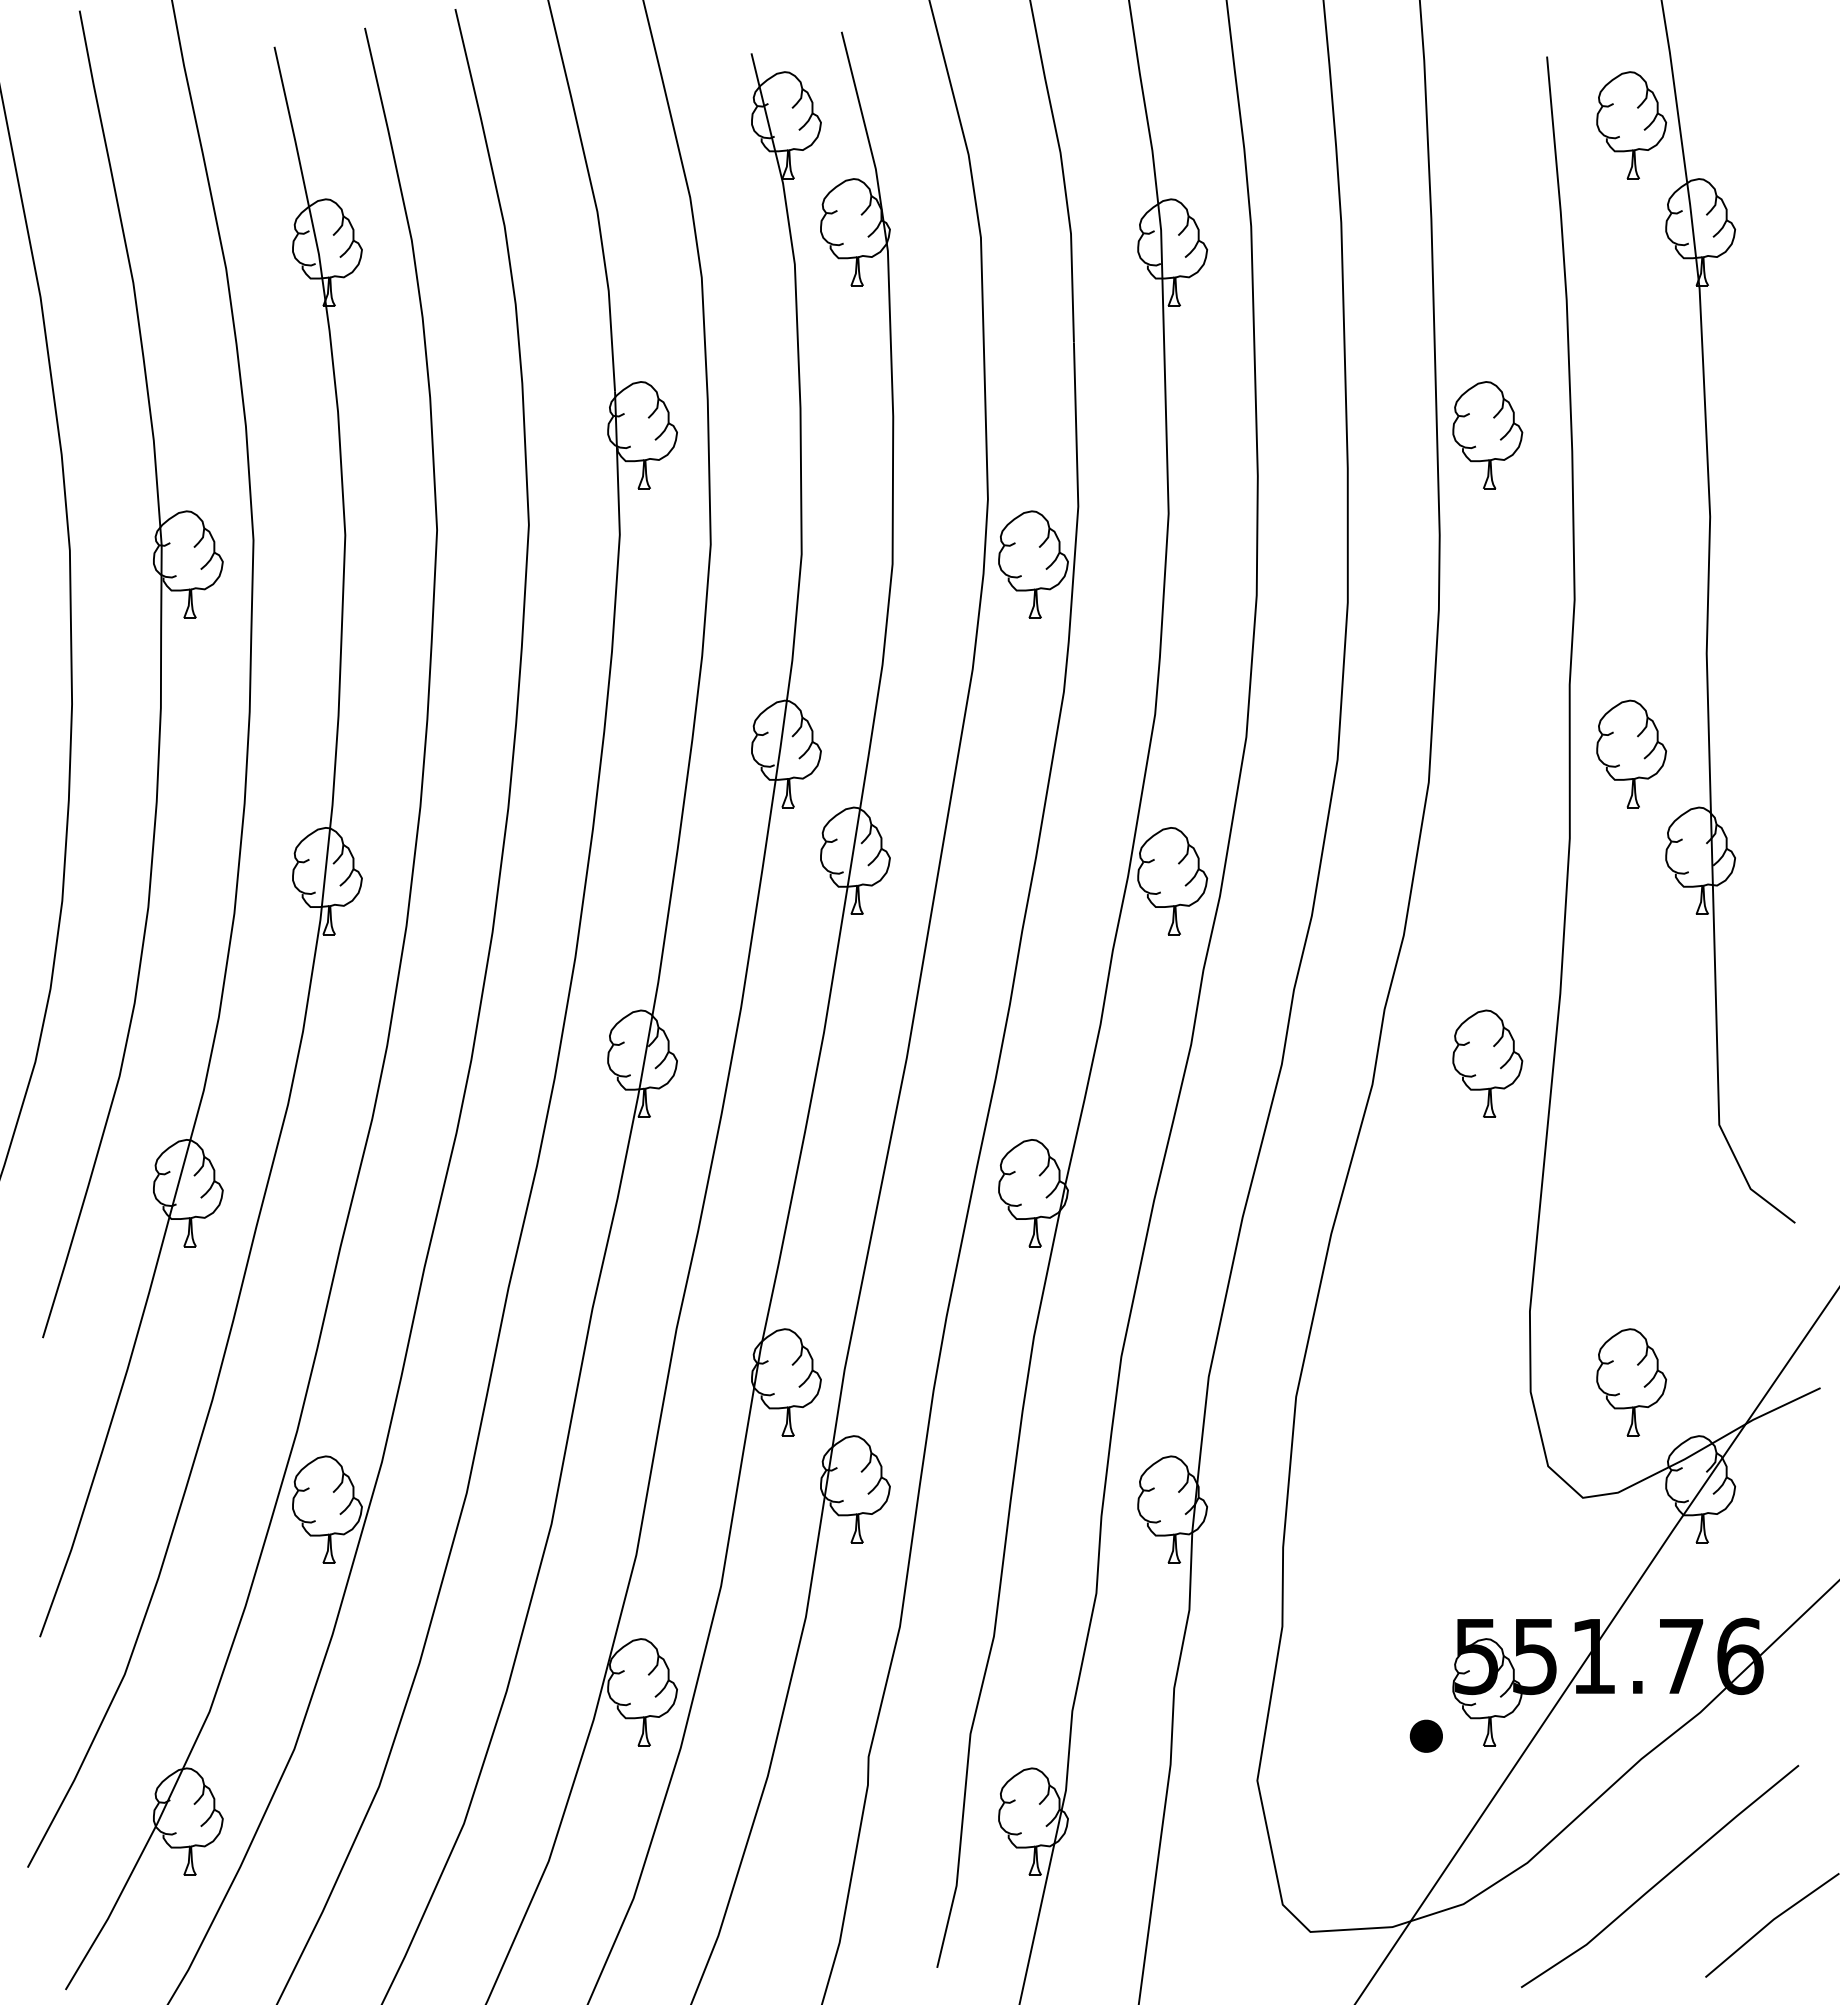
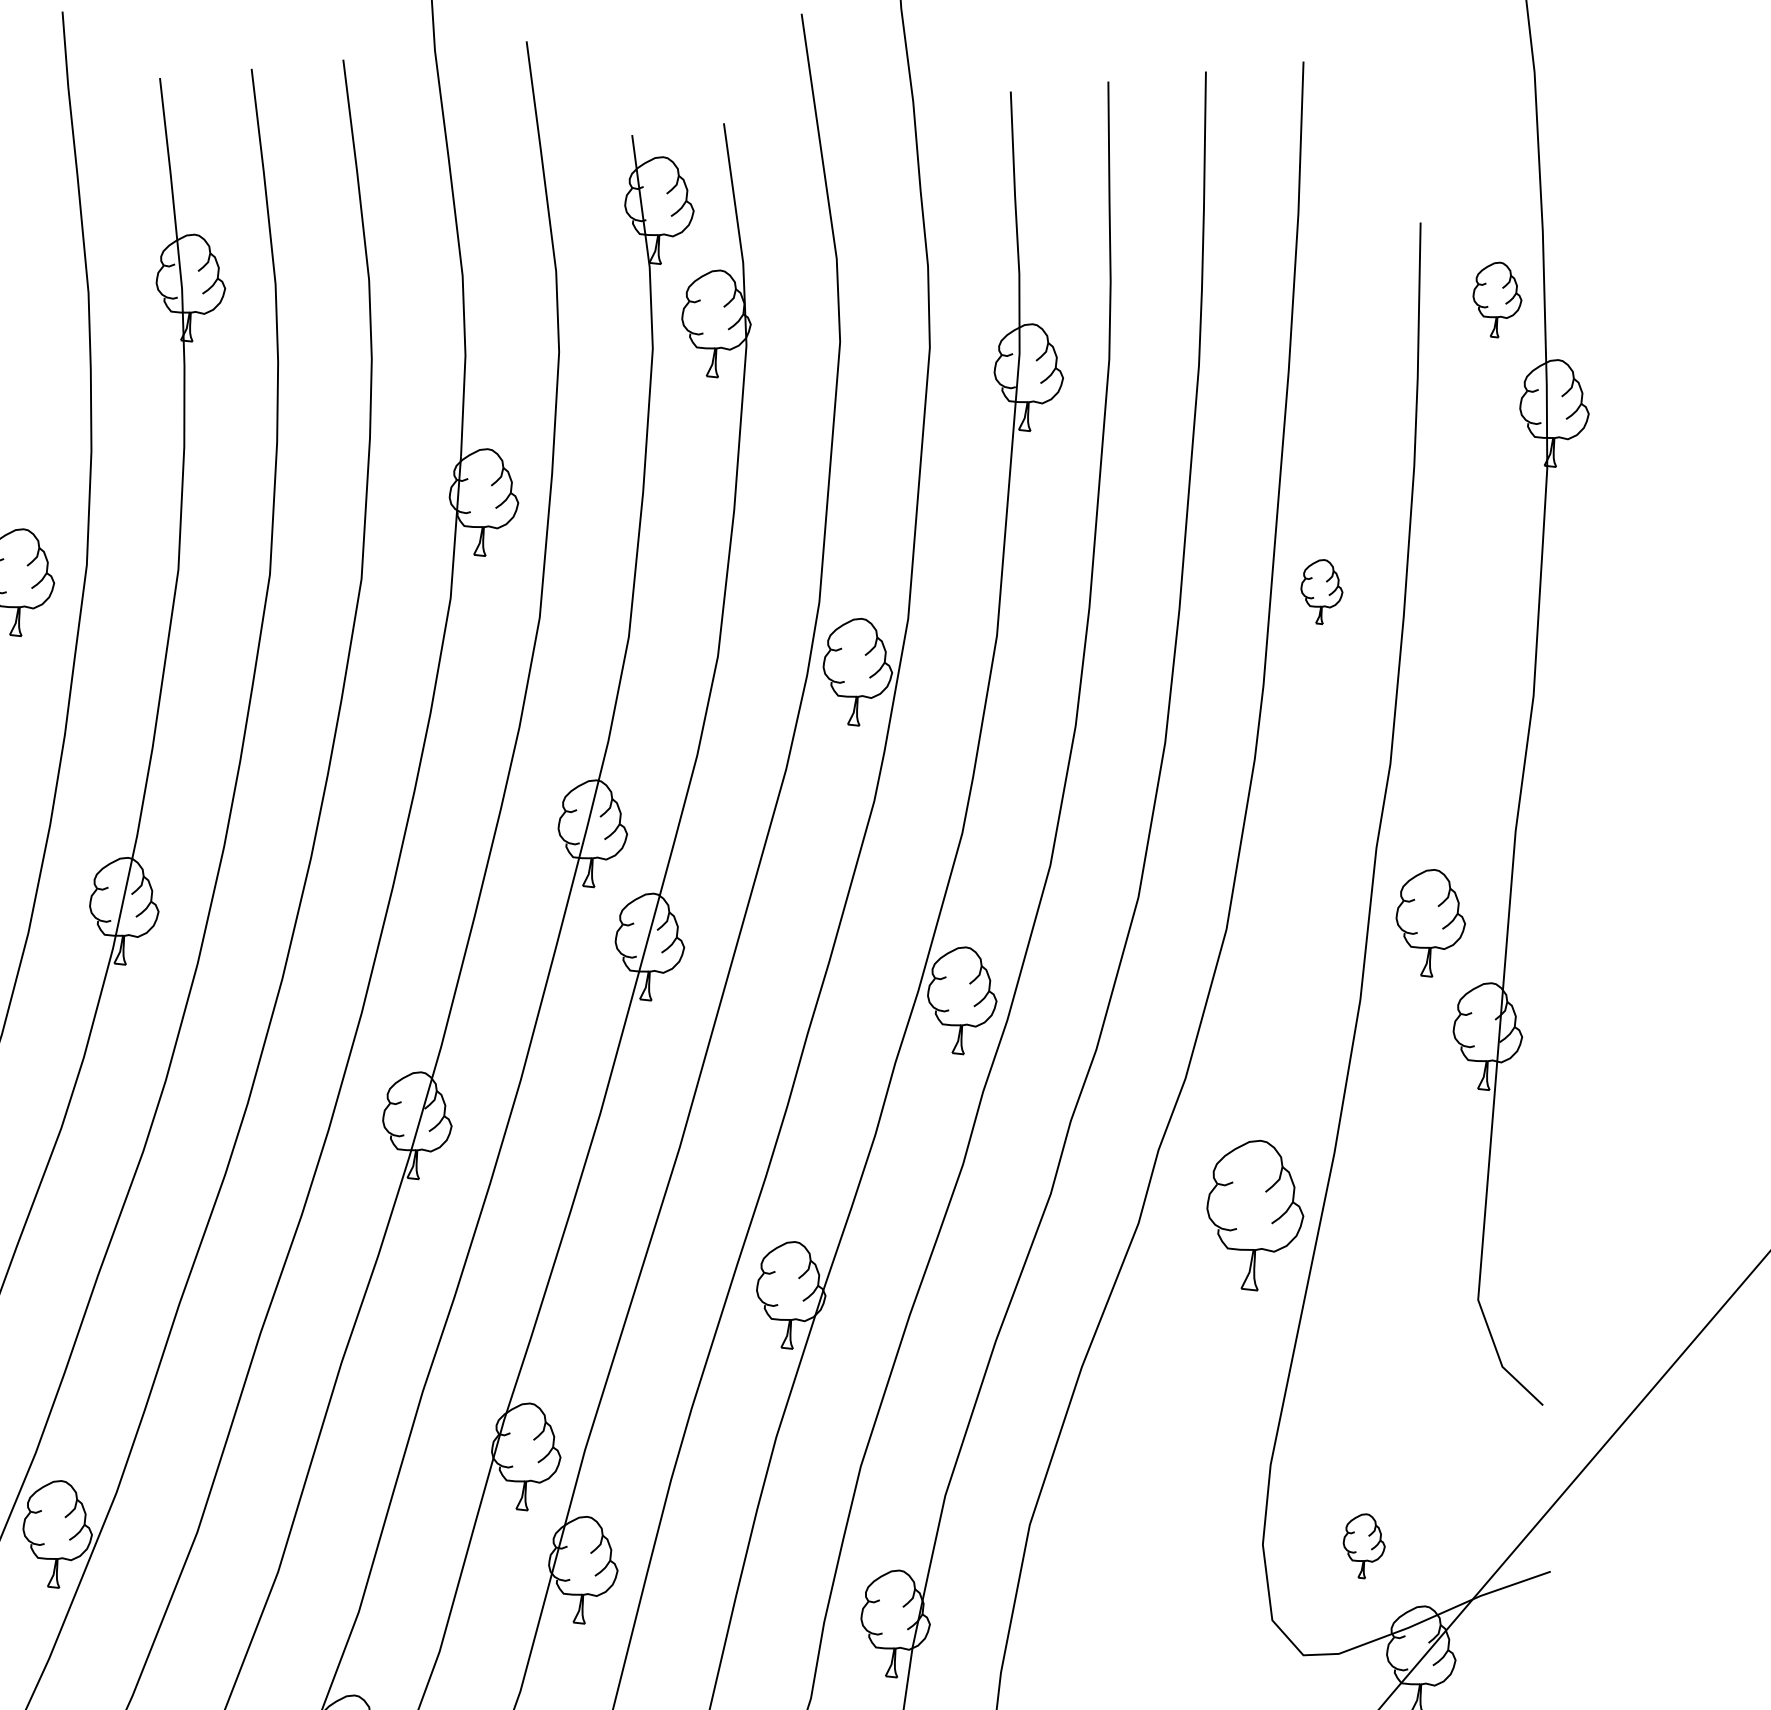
part: (1631, 125) -> (1497, 299), size x0.7
part: (1487, 435) -> (1321, 591), size x0.6
part: (1487, 1063) -> (1254, 1214), size x1.4
part: (1631, 1382) -> (1363, 1546), size x0.6

